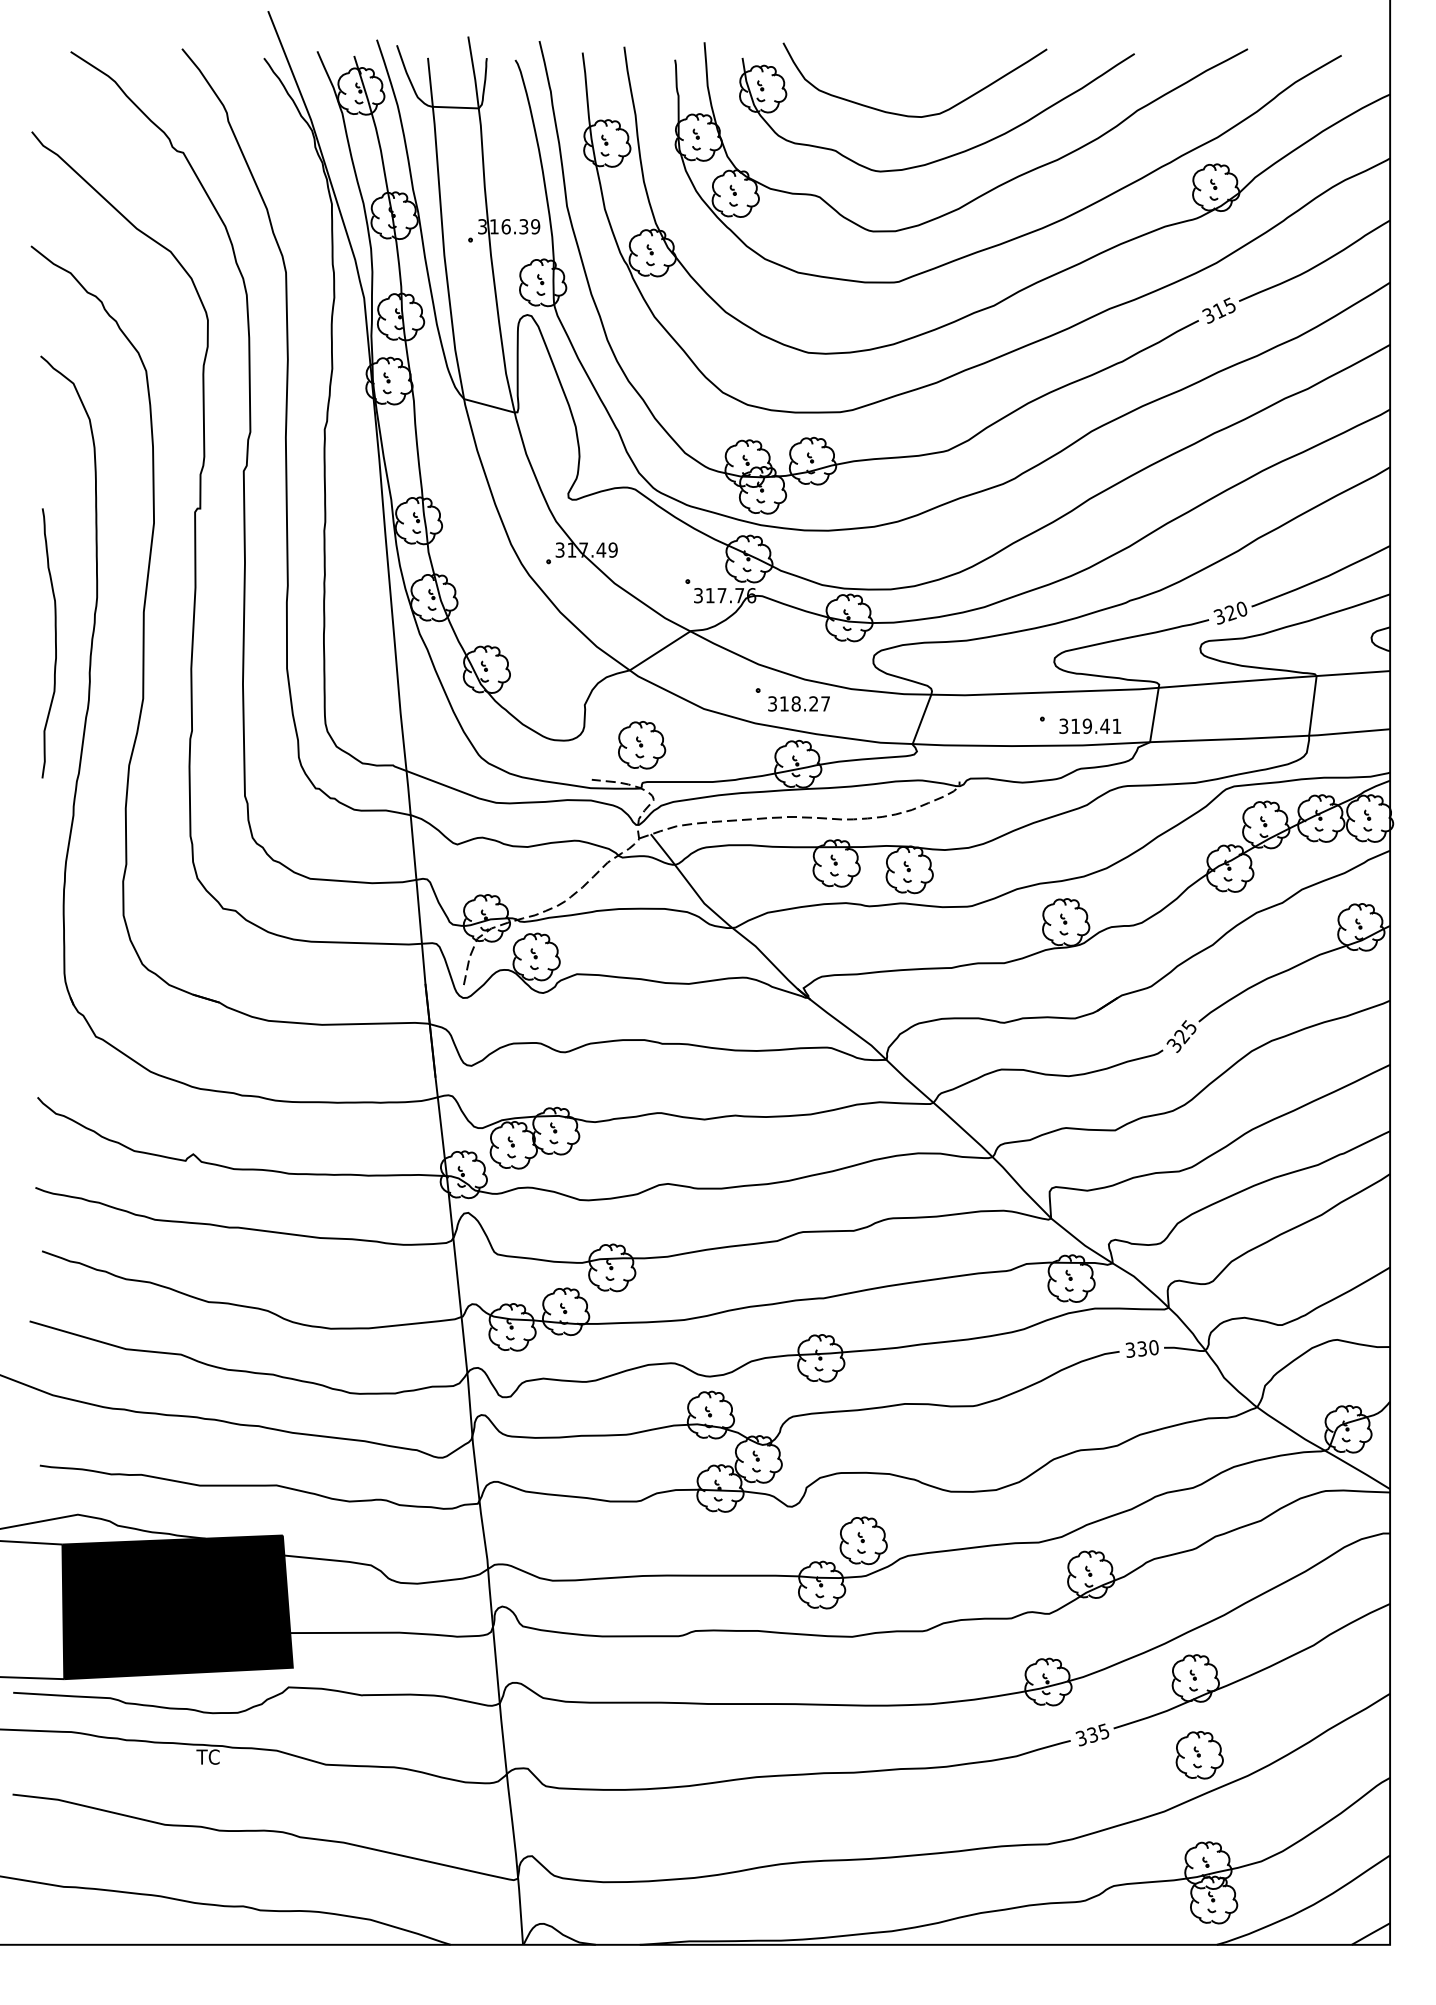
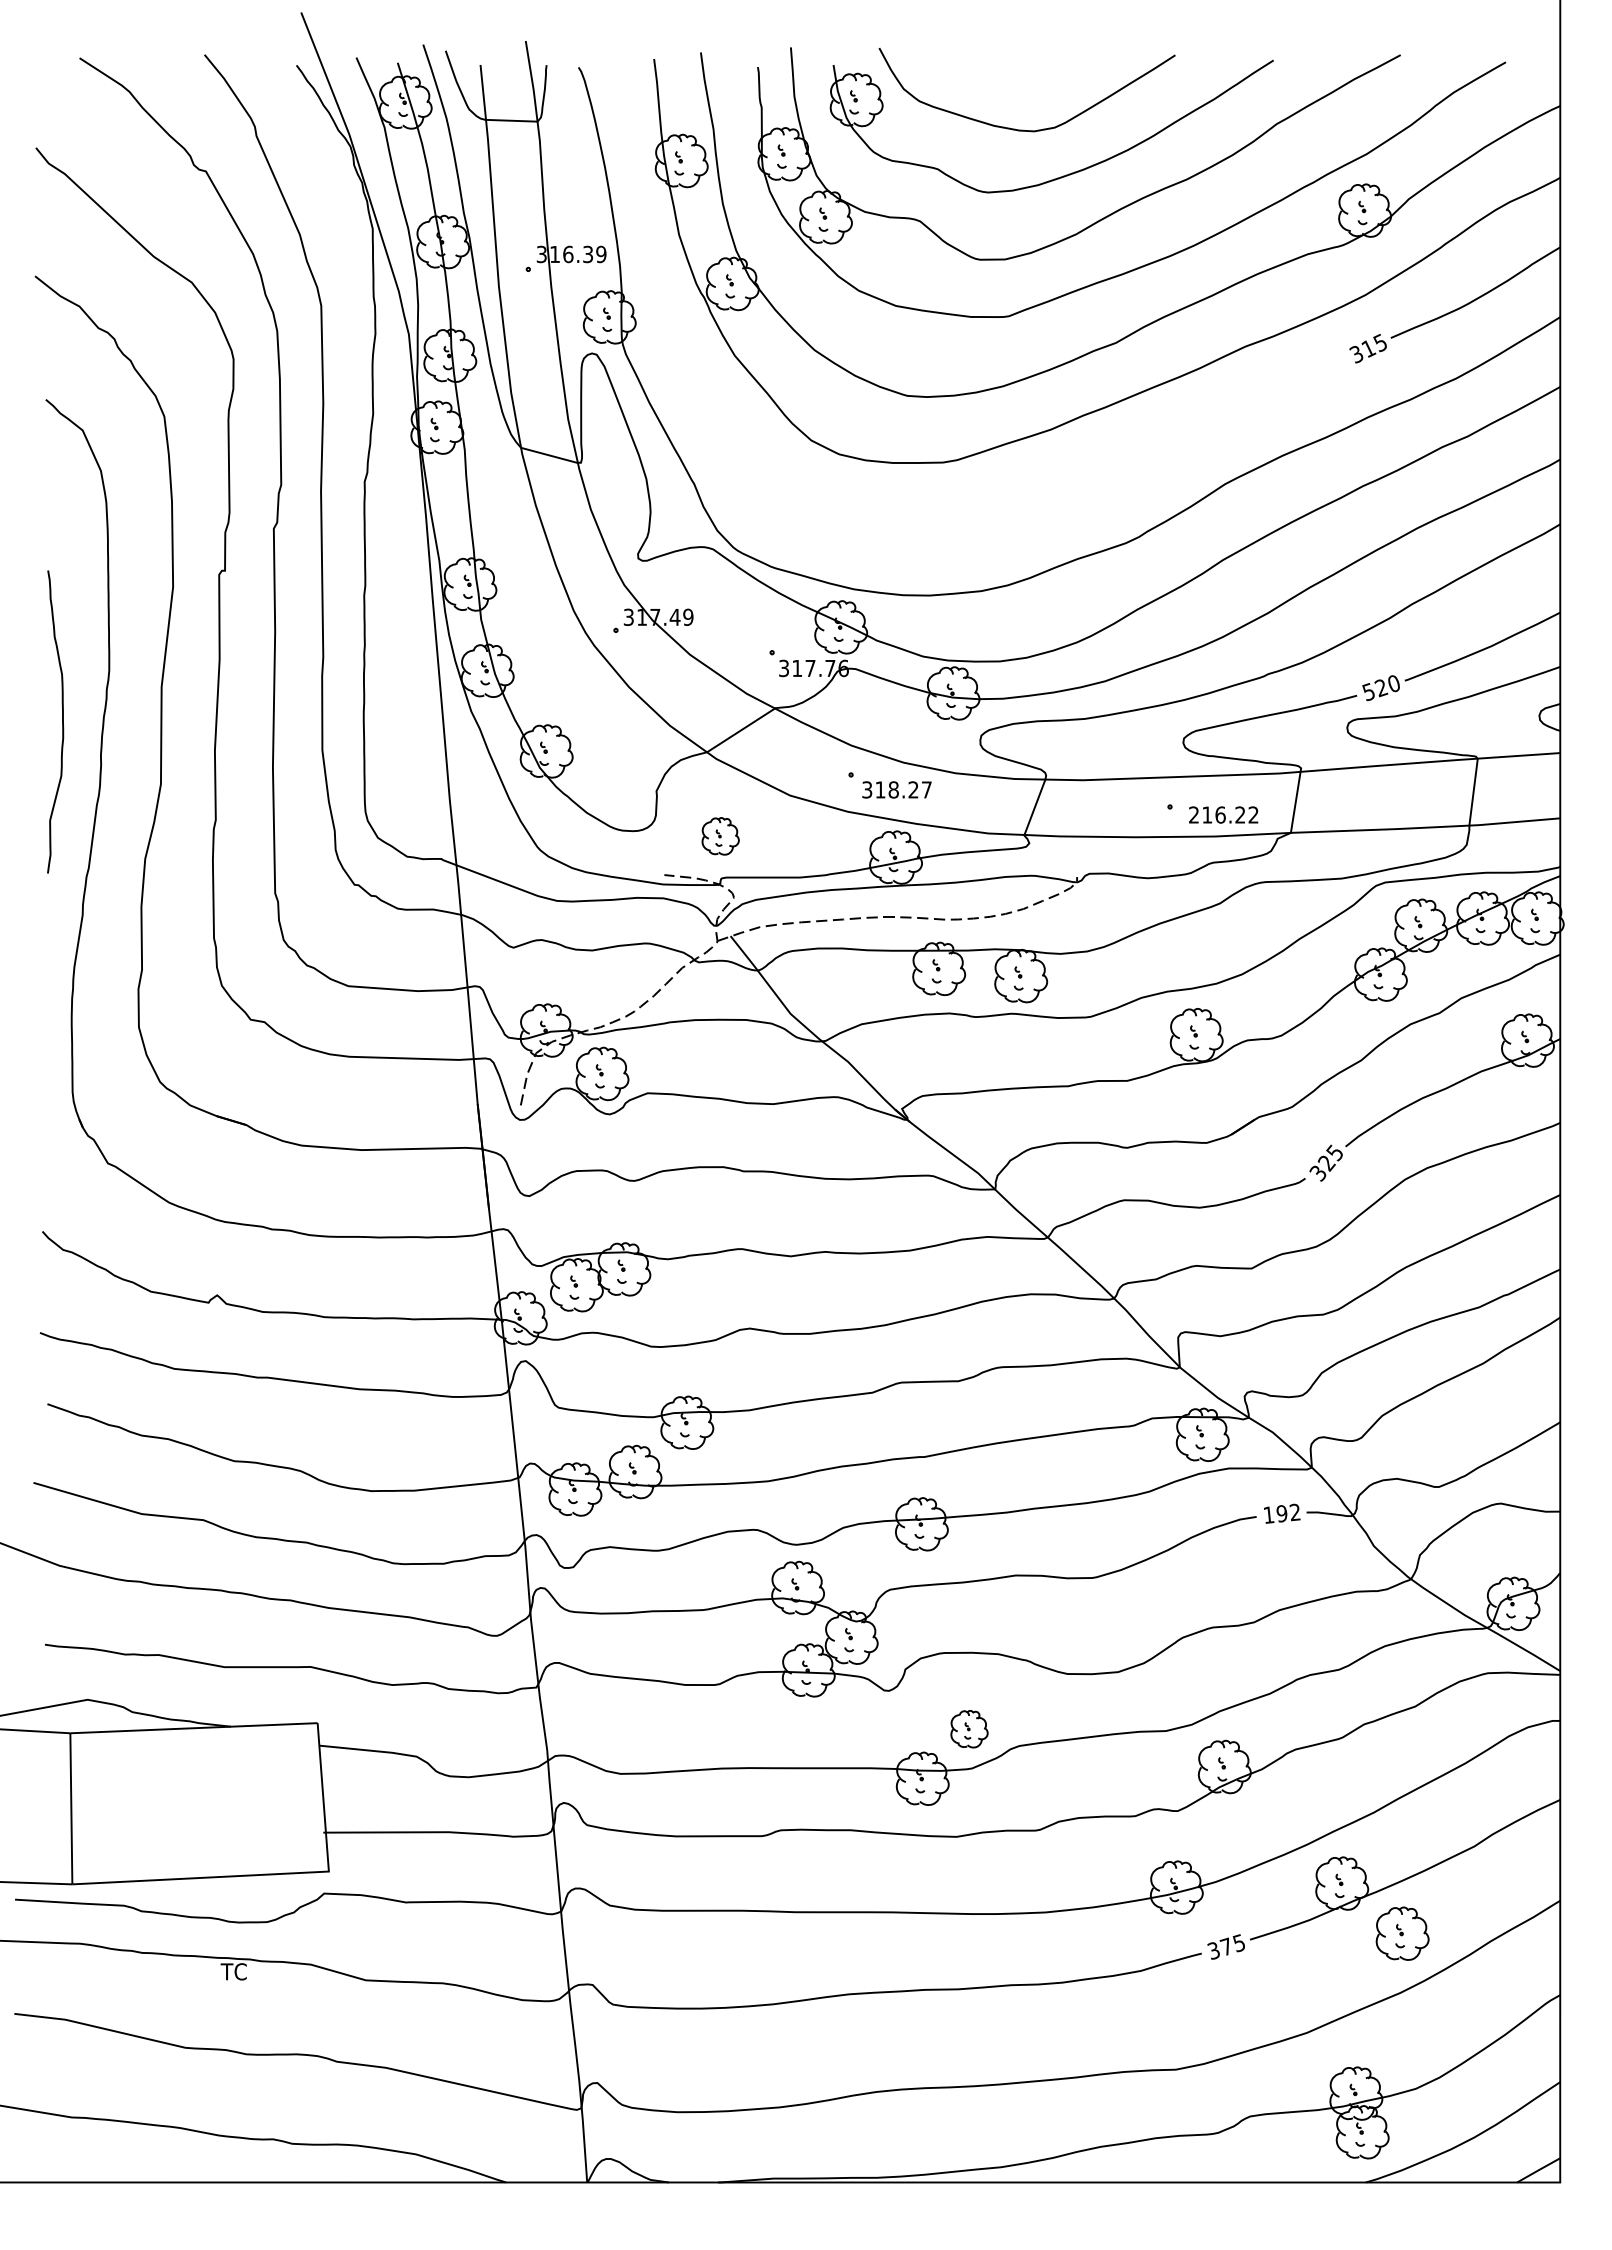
part: (821, 437) -> (922, 491), removed
text: (1219, 615) -> (1368, 690), 320 -> 520
text: (1090, 725) -> (1223, 814), 319.41 -> 216.22
part: (641, 745) -> (720, 836), size x0.7
text: (1141, 1348) -> (1281, 1513), 330 -> 192
part: (863, 1541) -> (969, 1729), size x0.7
fill: (177, 1607) -> (199, 1803), removed
text: (1091, 1734) -> (1225, 1946), 335 -> 375
part: (1199, 1755) -> (1402, 1933), moved

